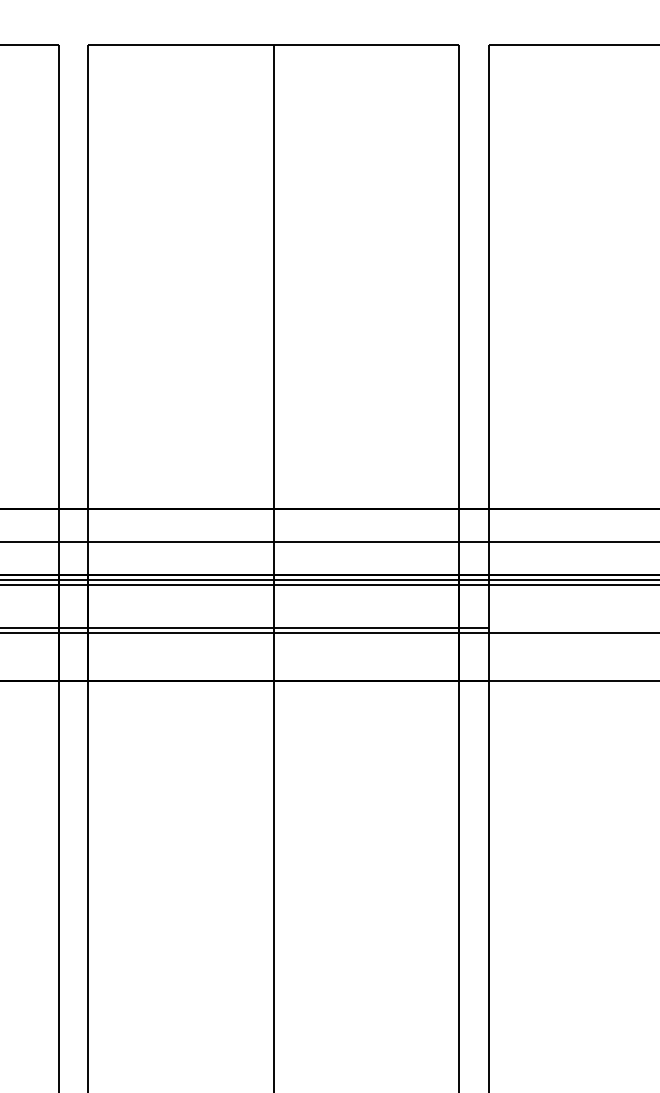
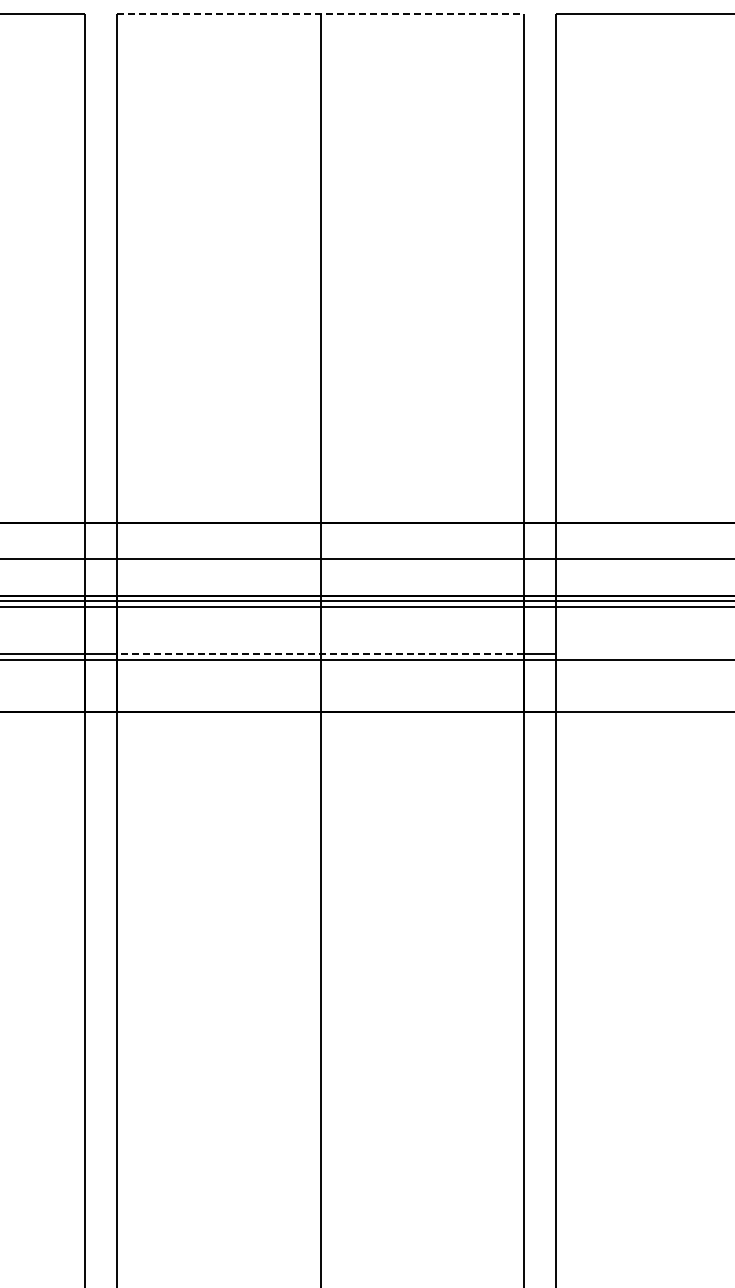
line: (274, 45) -> (321, 14), solid -> dashed
line: (273, 627) -> (320, 653), solid -> dashed

